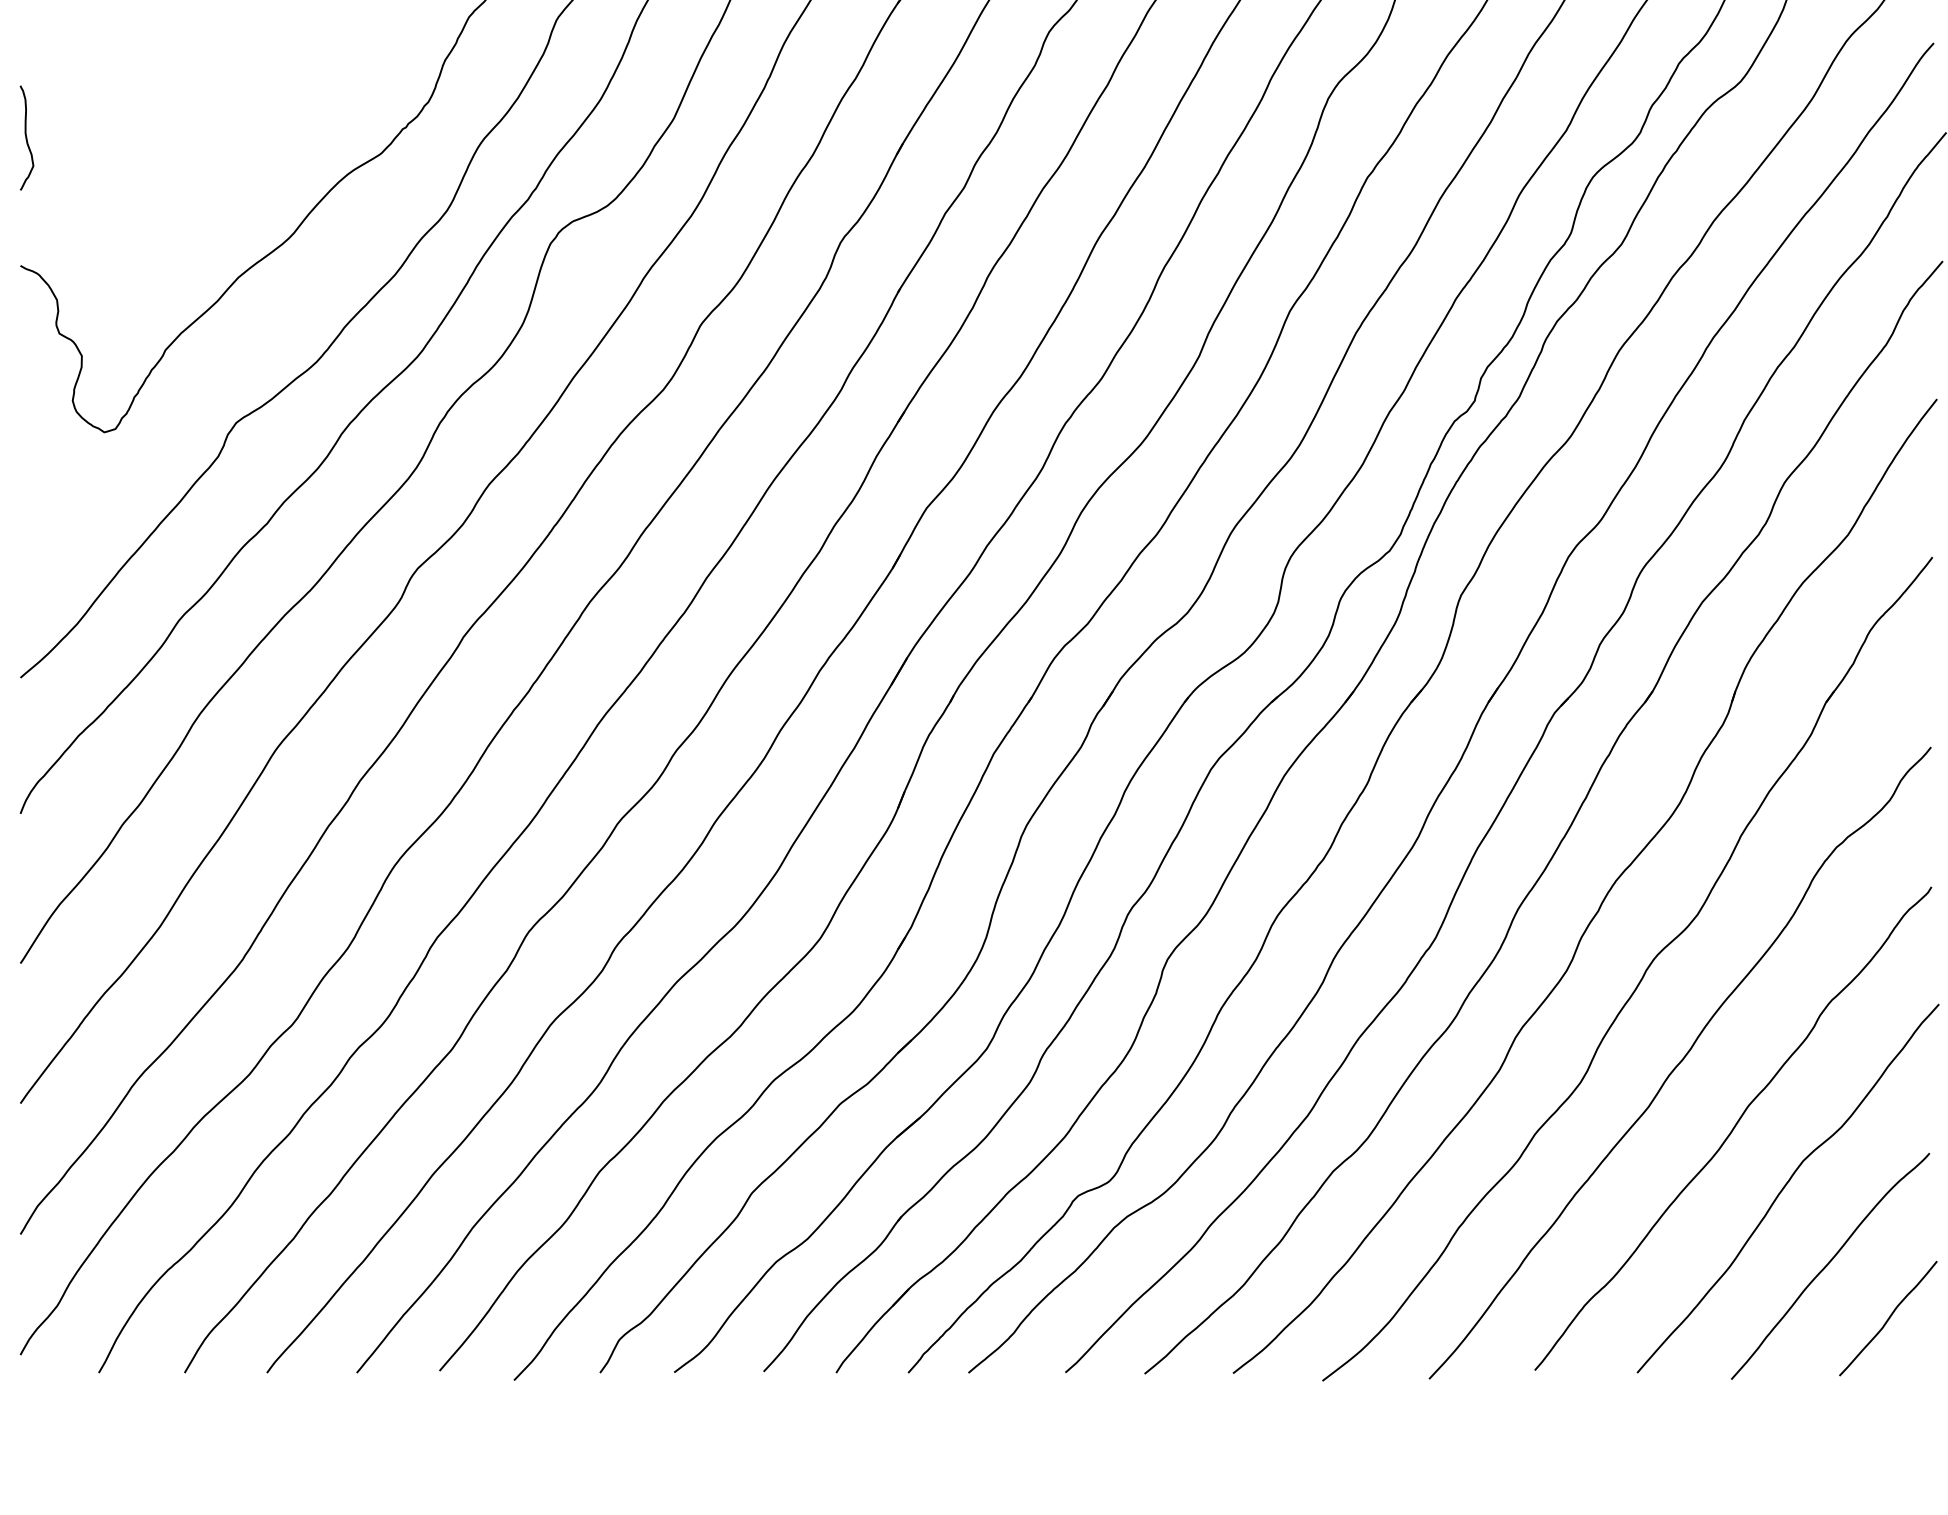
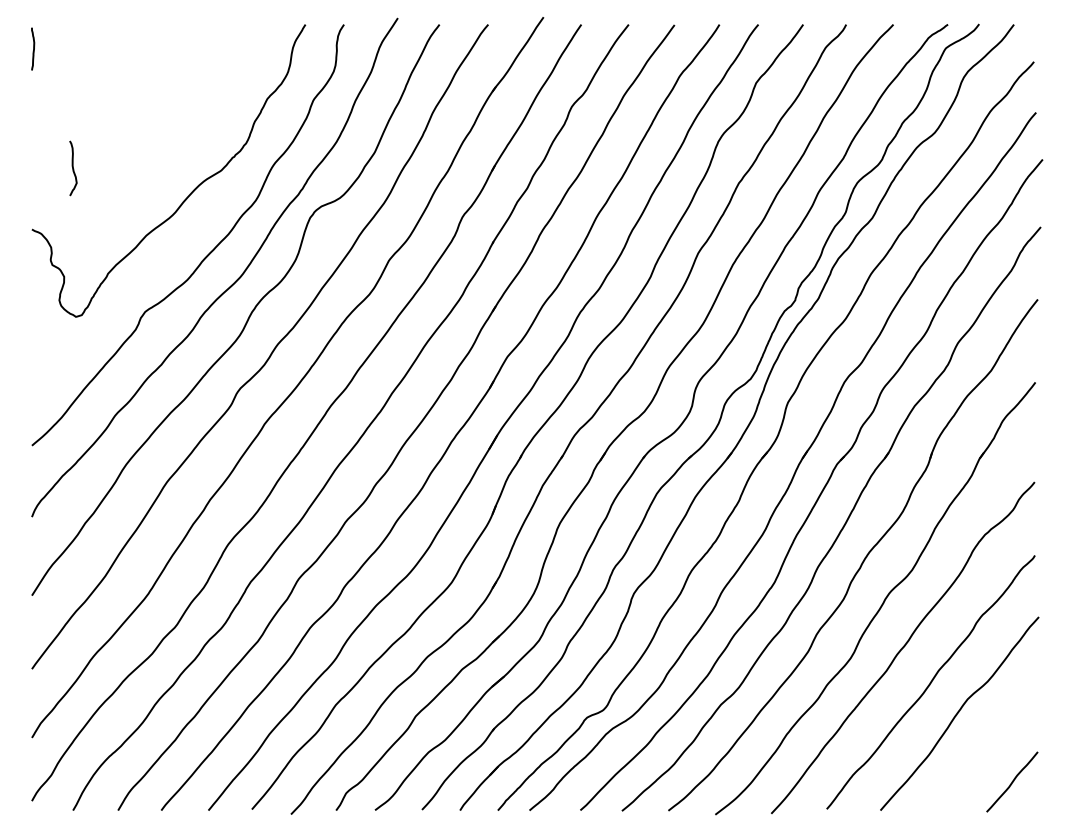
curve: (27, 138) -> (73, 168), moved
curve: (1829, 1264) -> (981, 753), removed

